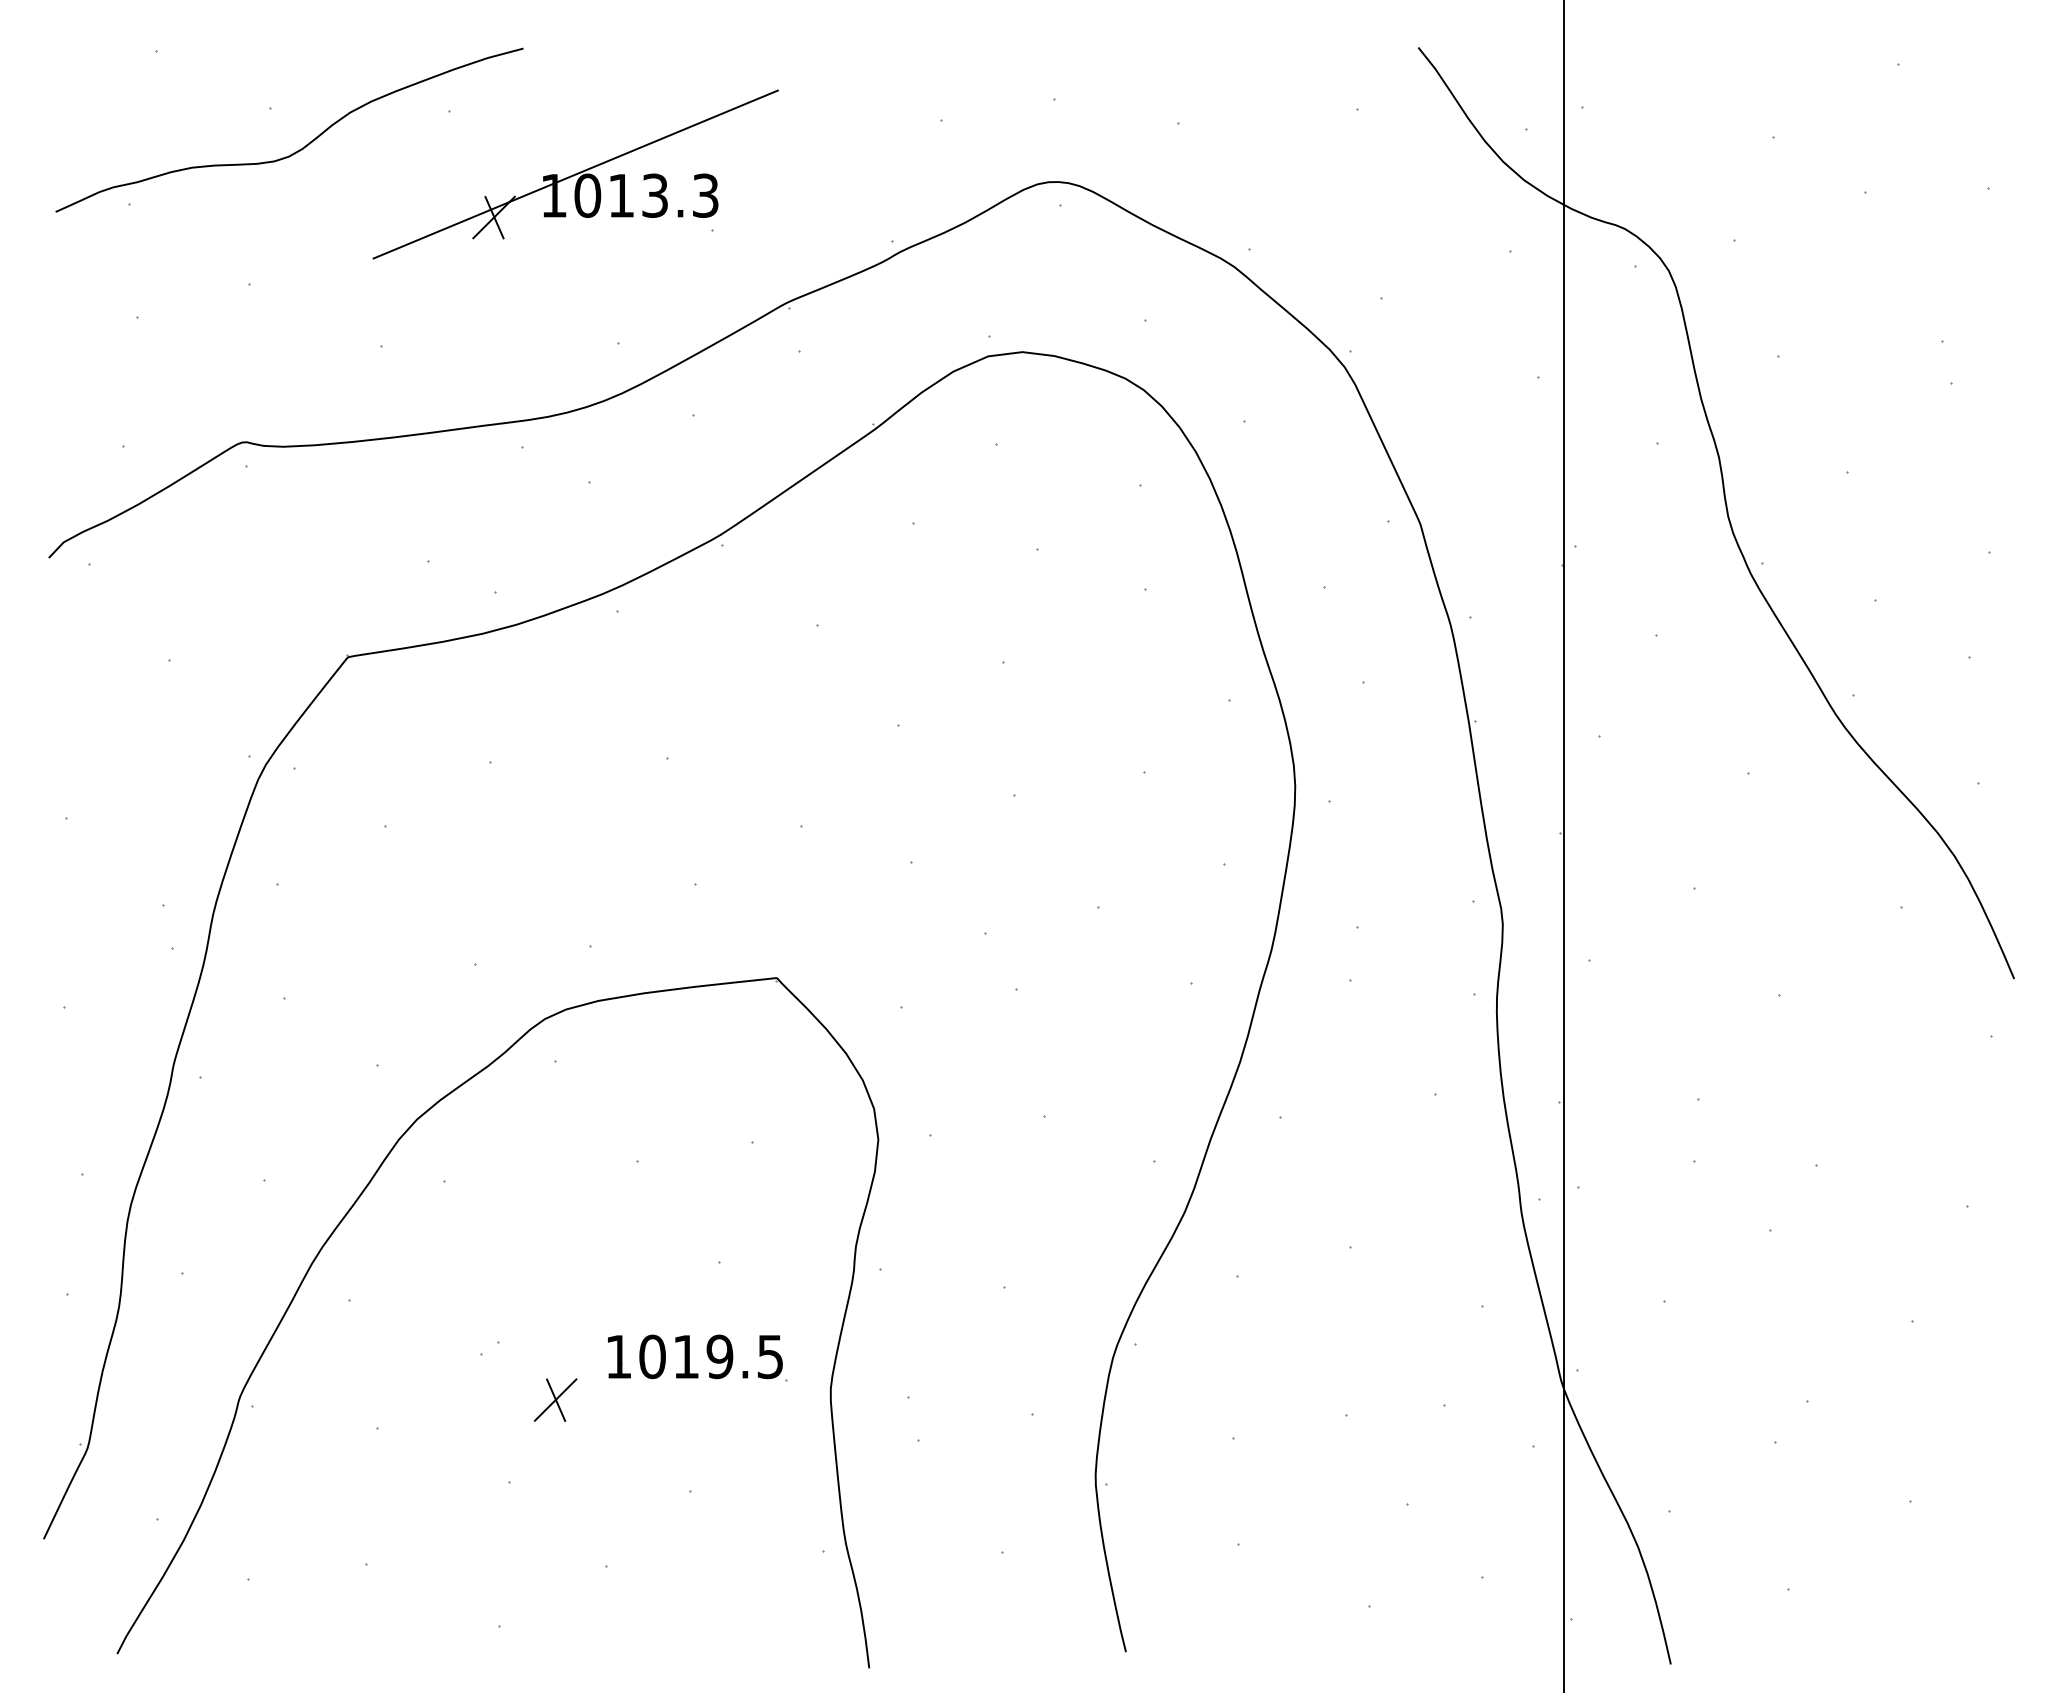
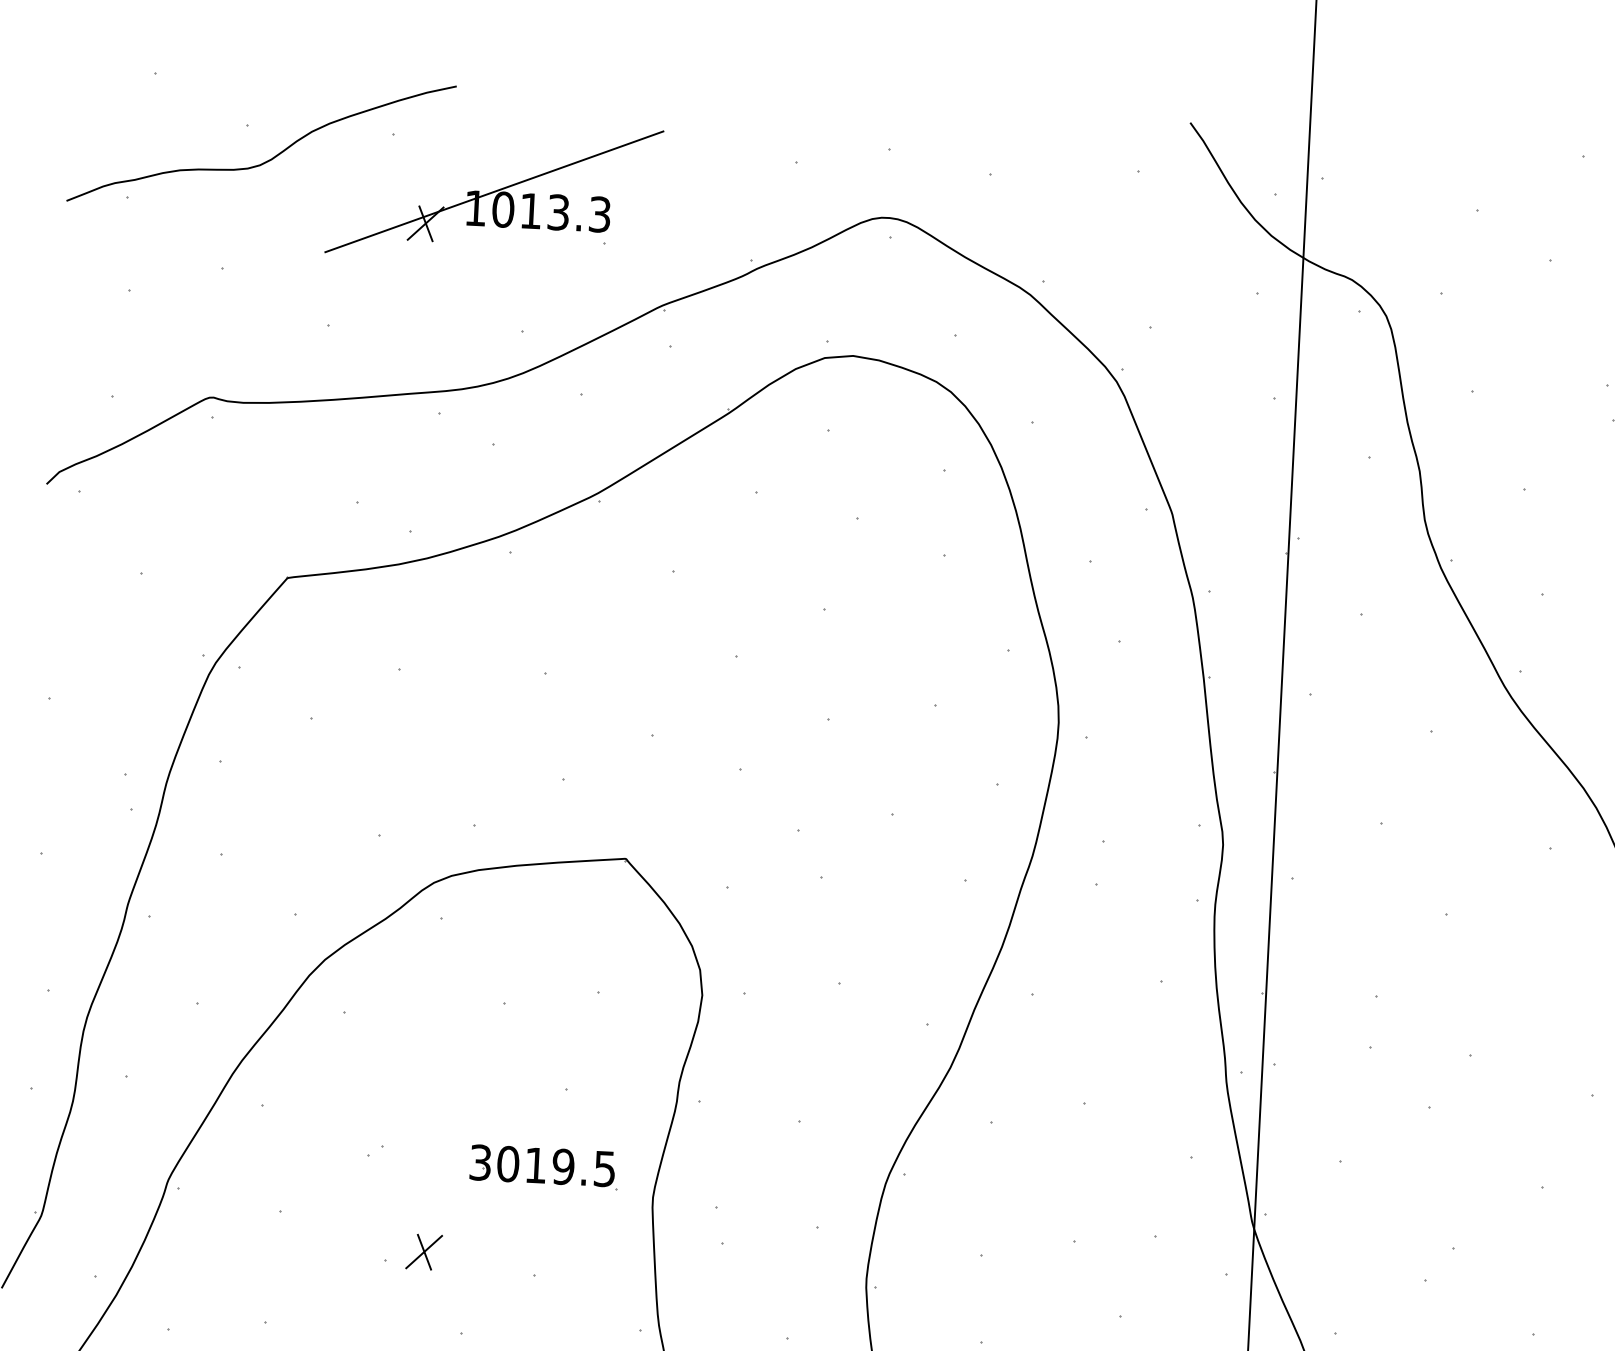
text: (618, 1356) -> (480, 1162), 1019.5 -> 3019.5
part: (555, 1399) -> (424, 1251), moved

